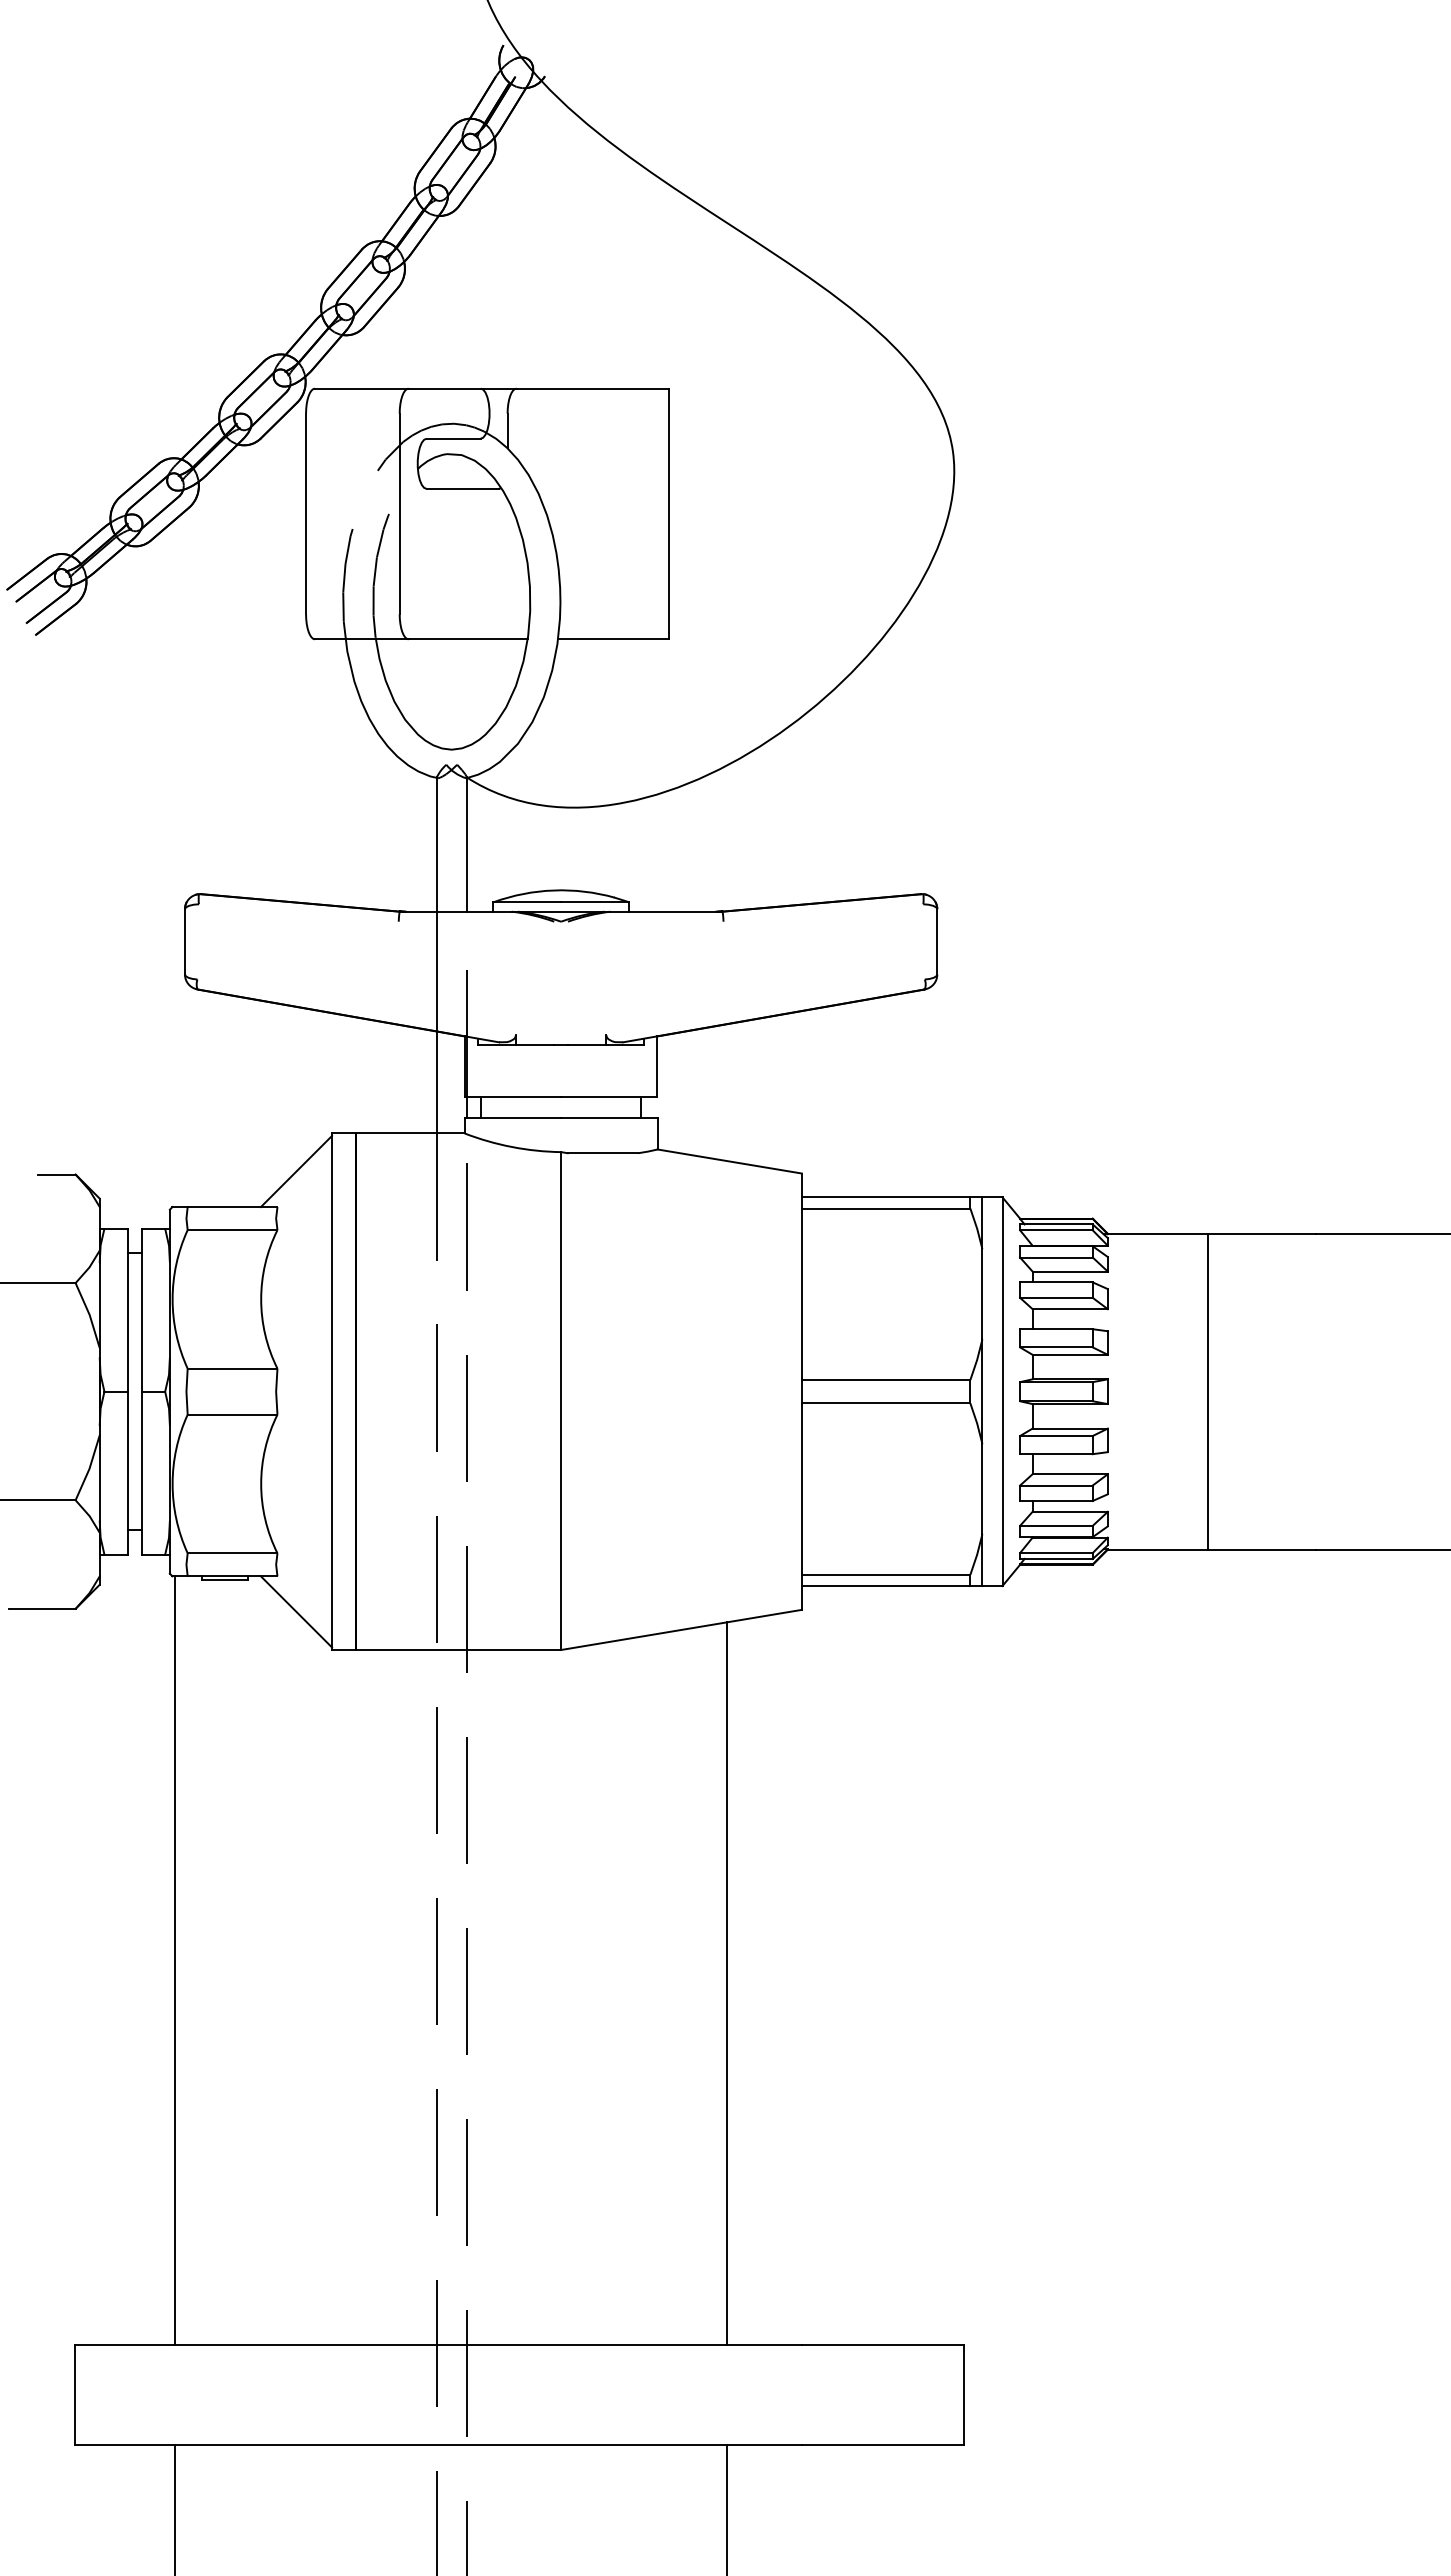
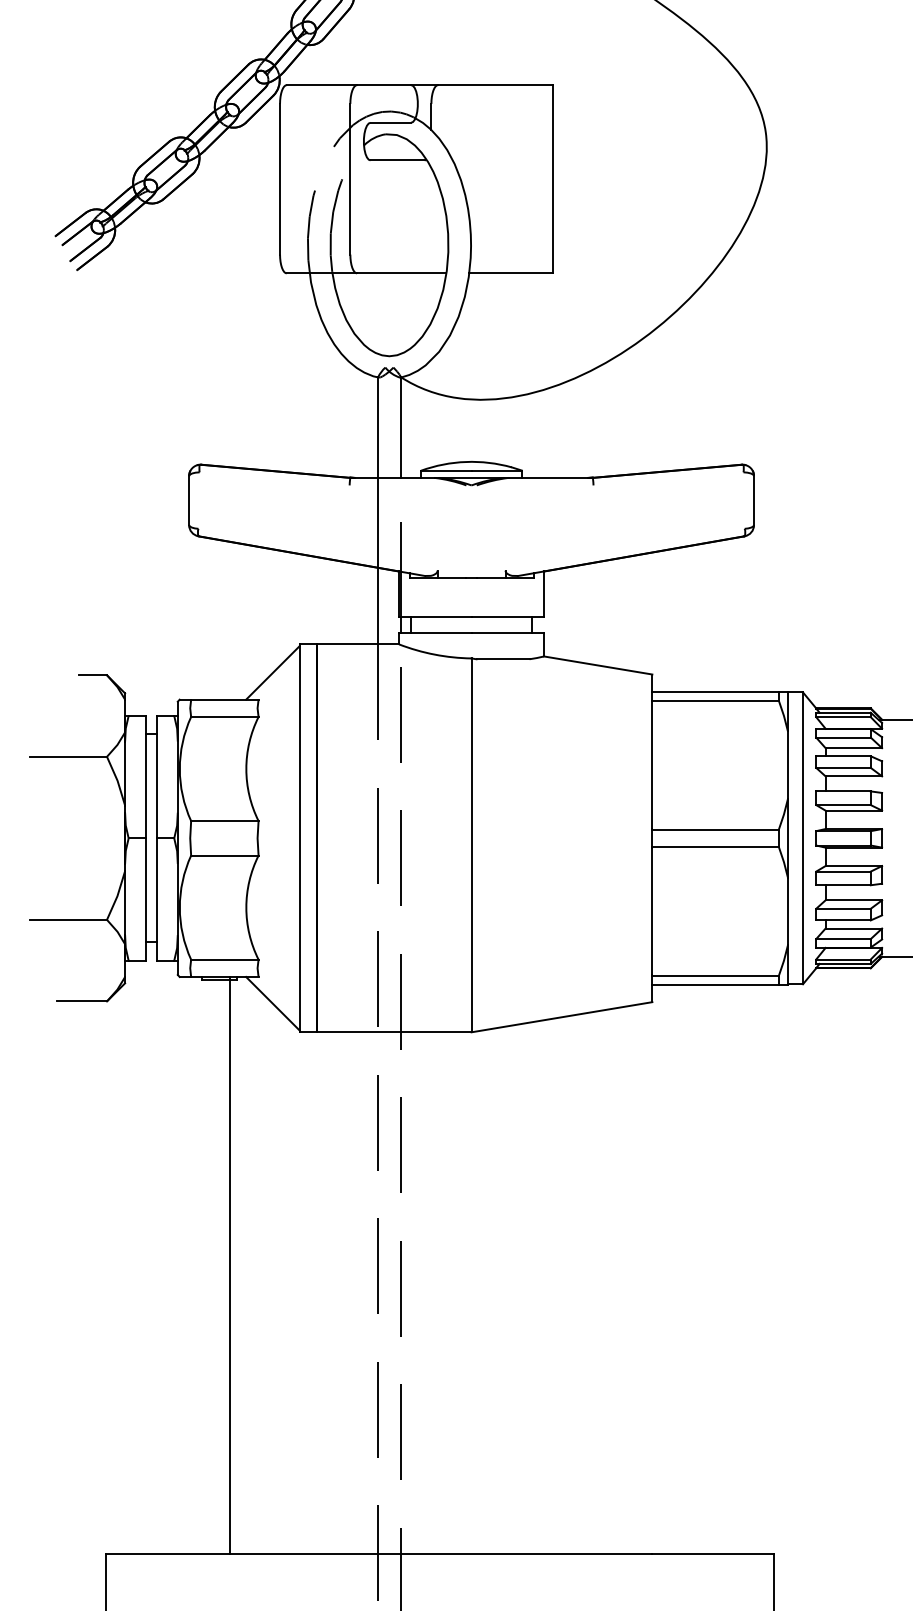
line: (174, 1960) -> (229, 1265), moved
line: (726, 1983) -> (595, 1282), removed

